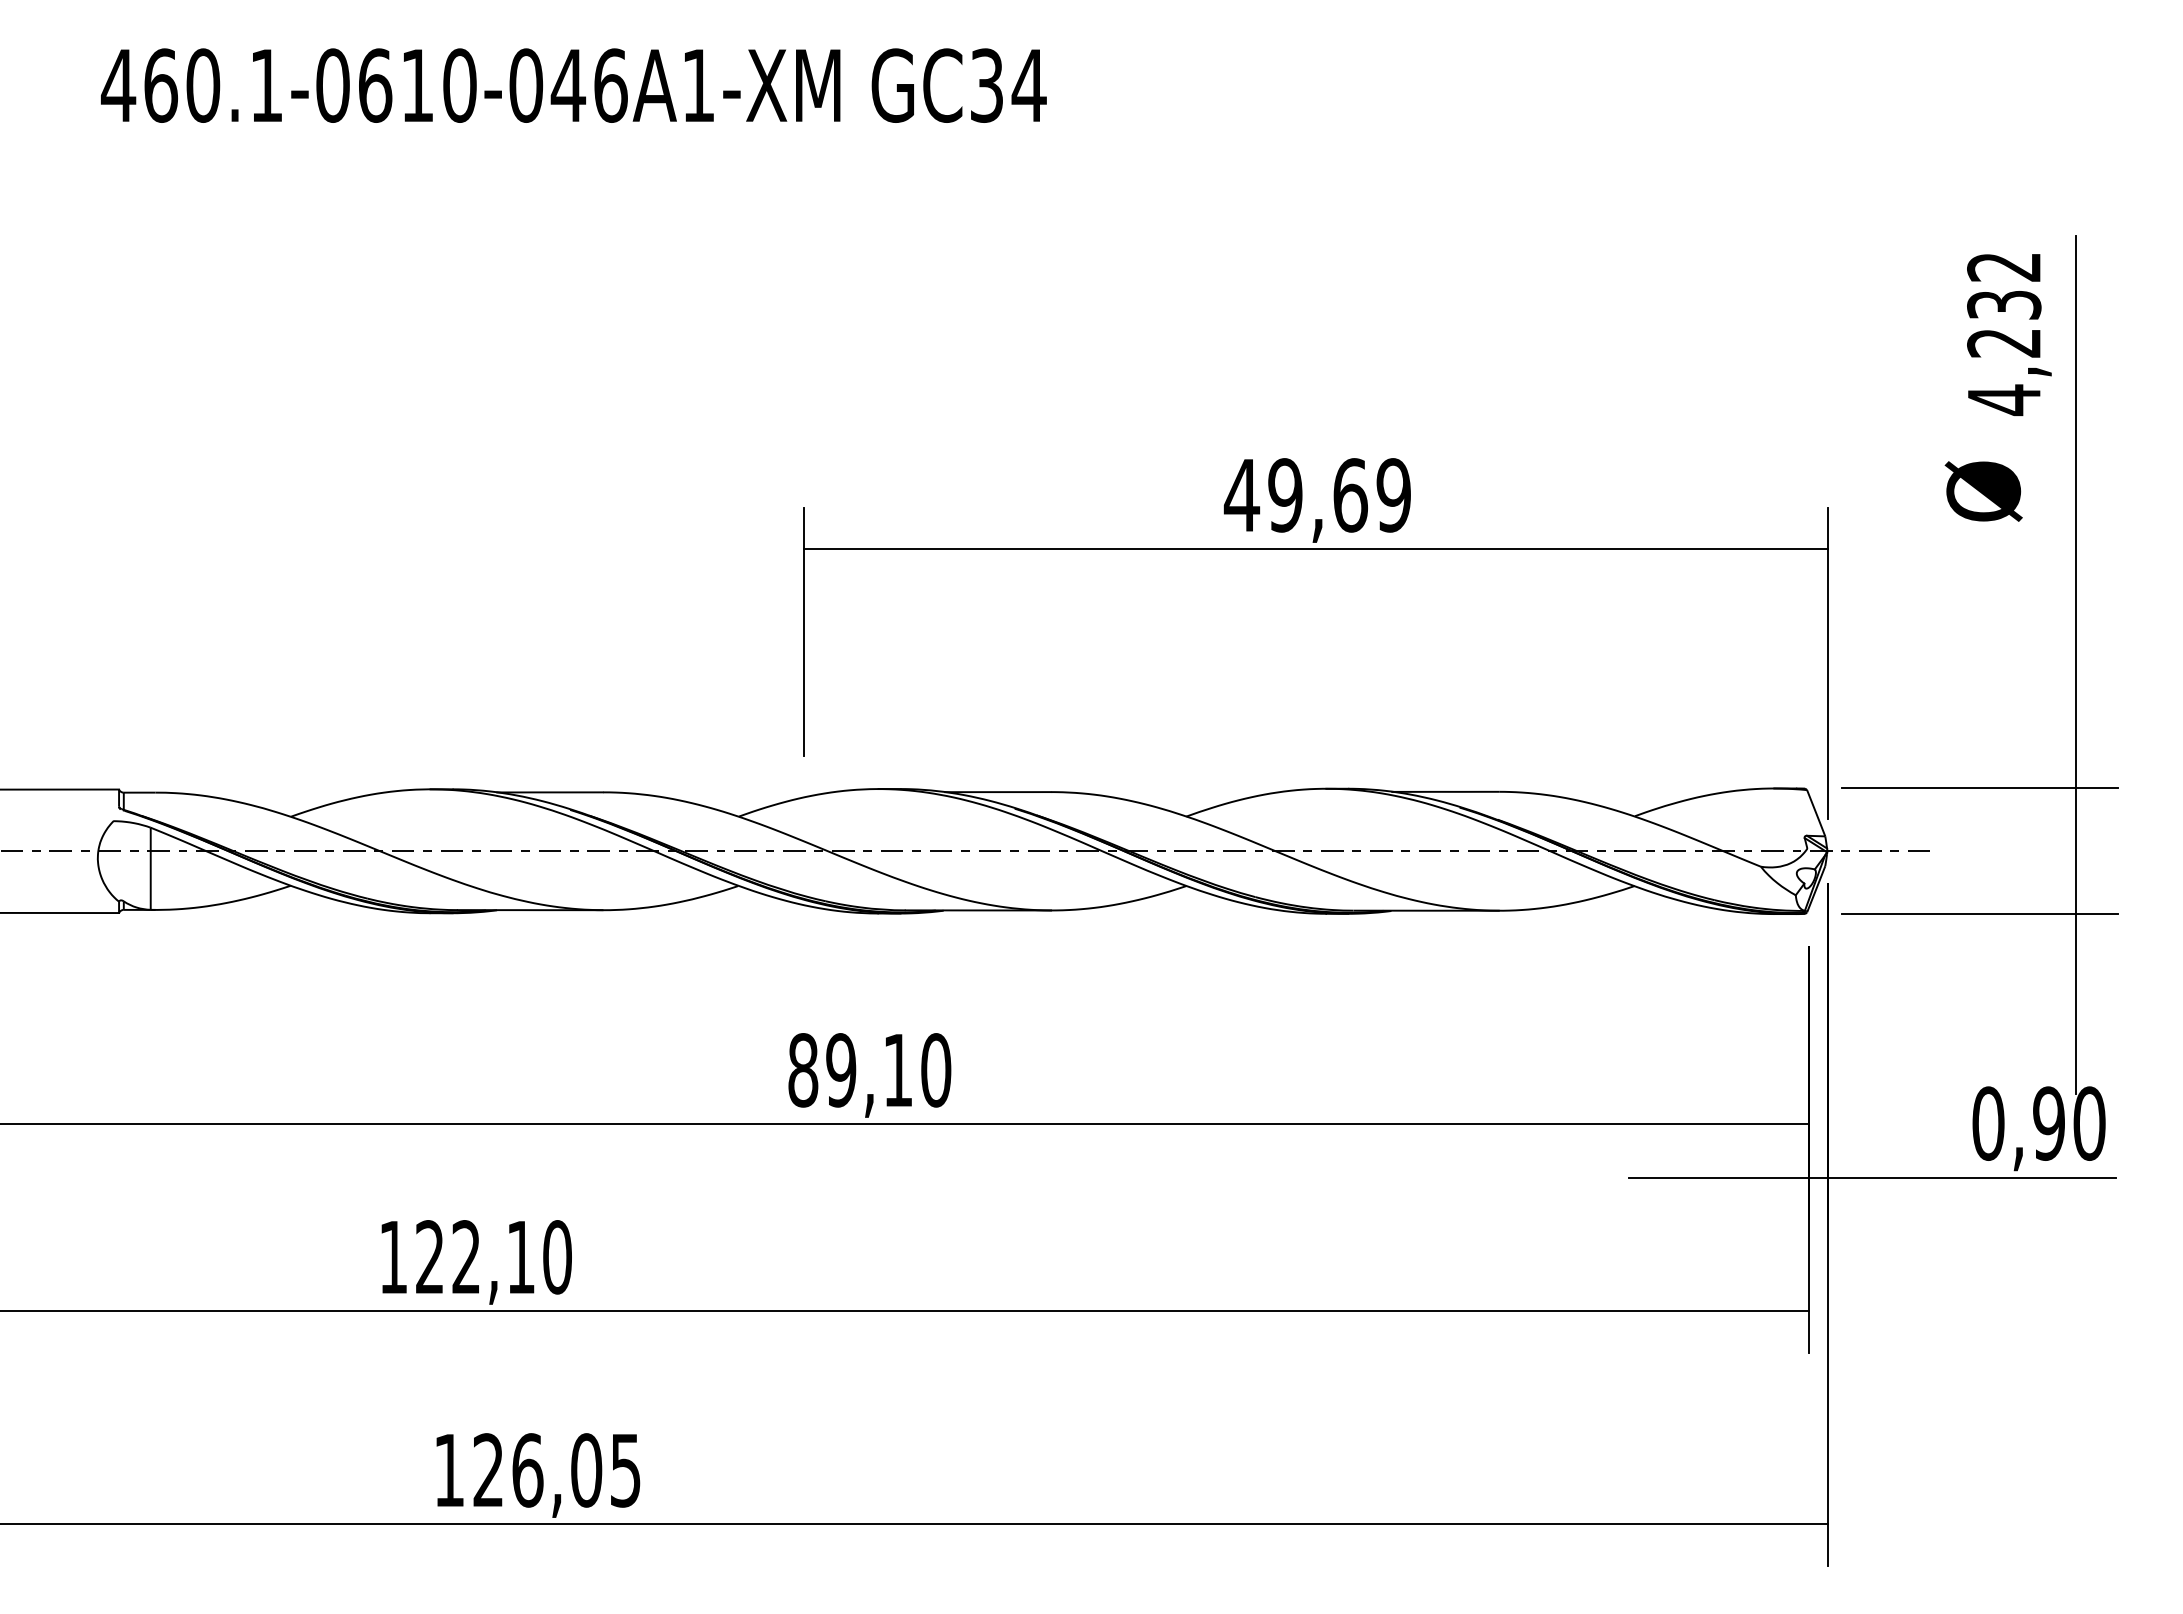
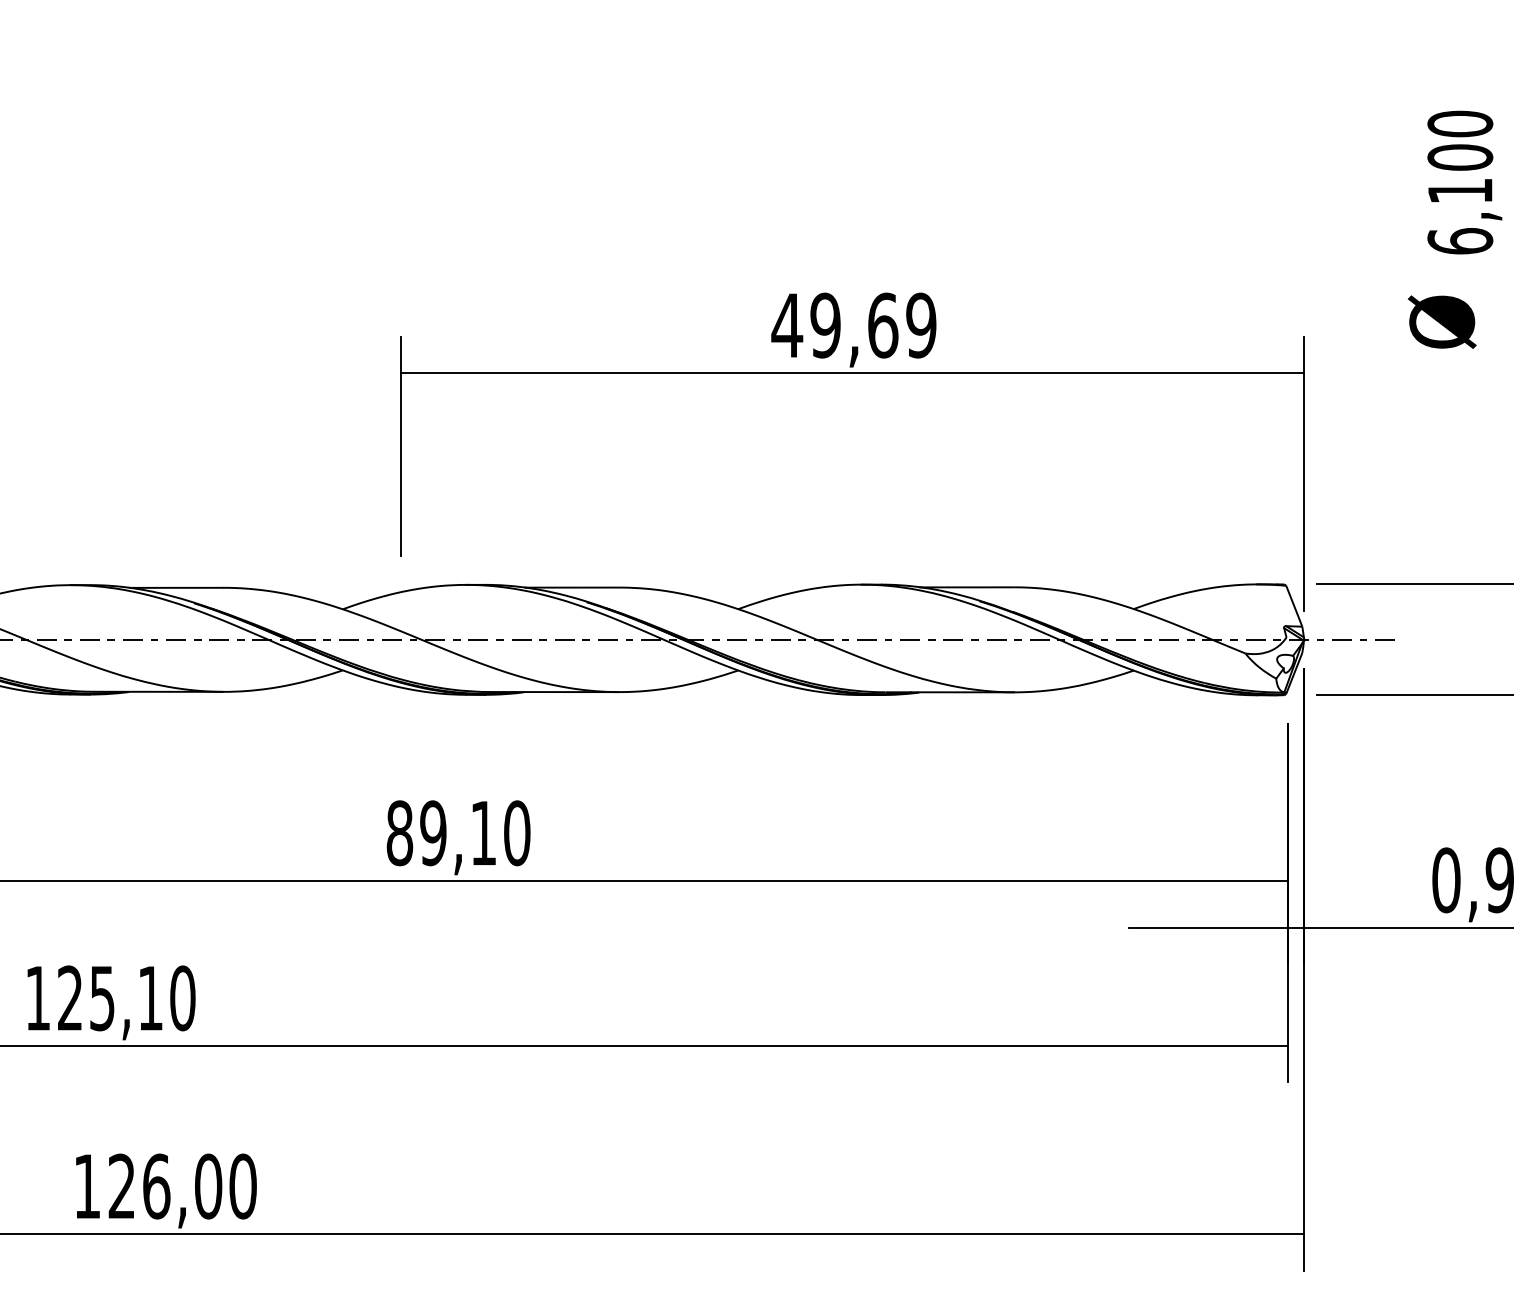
text: (2004, 334) -> (1460, 183), 4,232 -> 6,100
text: (465, 1257) -> (101, 998), 122,10 -> 125,10
text: (625, 1470) -> (242, 1186), 126,05 -> 126,00

